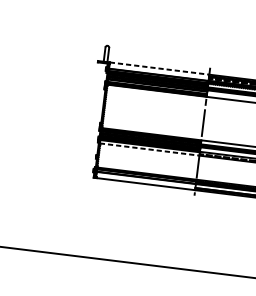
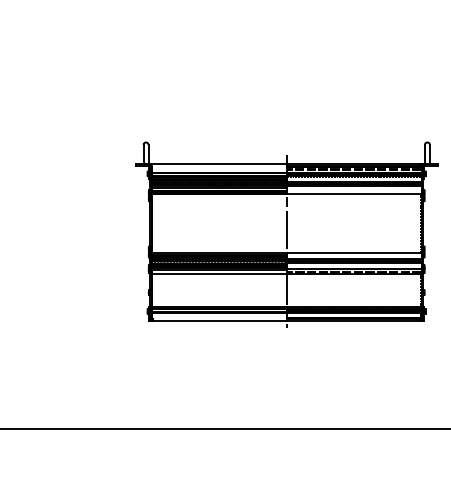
line: (159, 68) -> (219, 164), dashed -> solid
line: (149, 149) -> (219, 274), dashed -> solid

